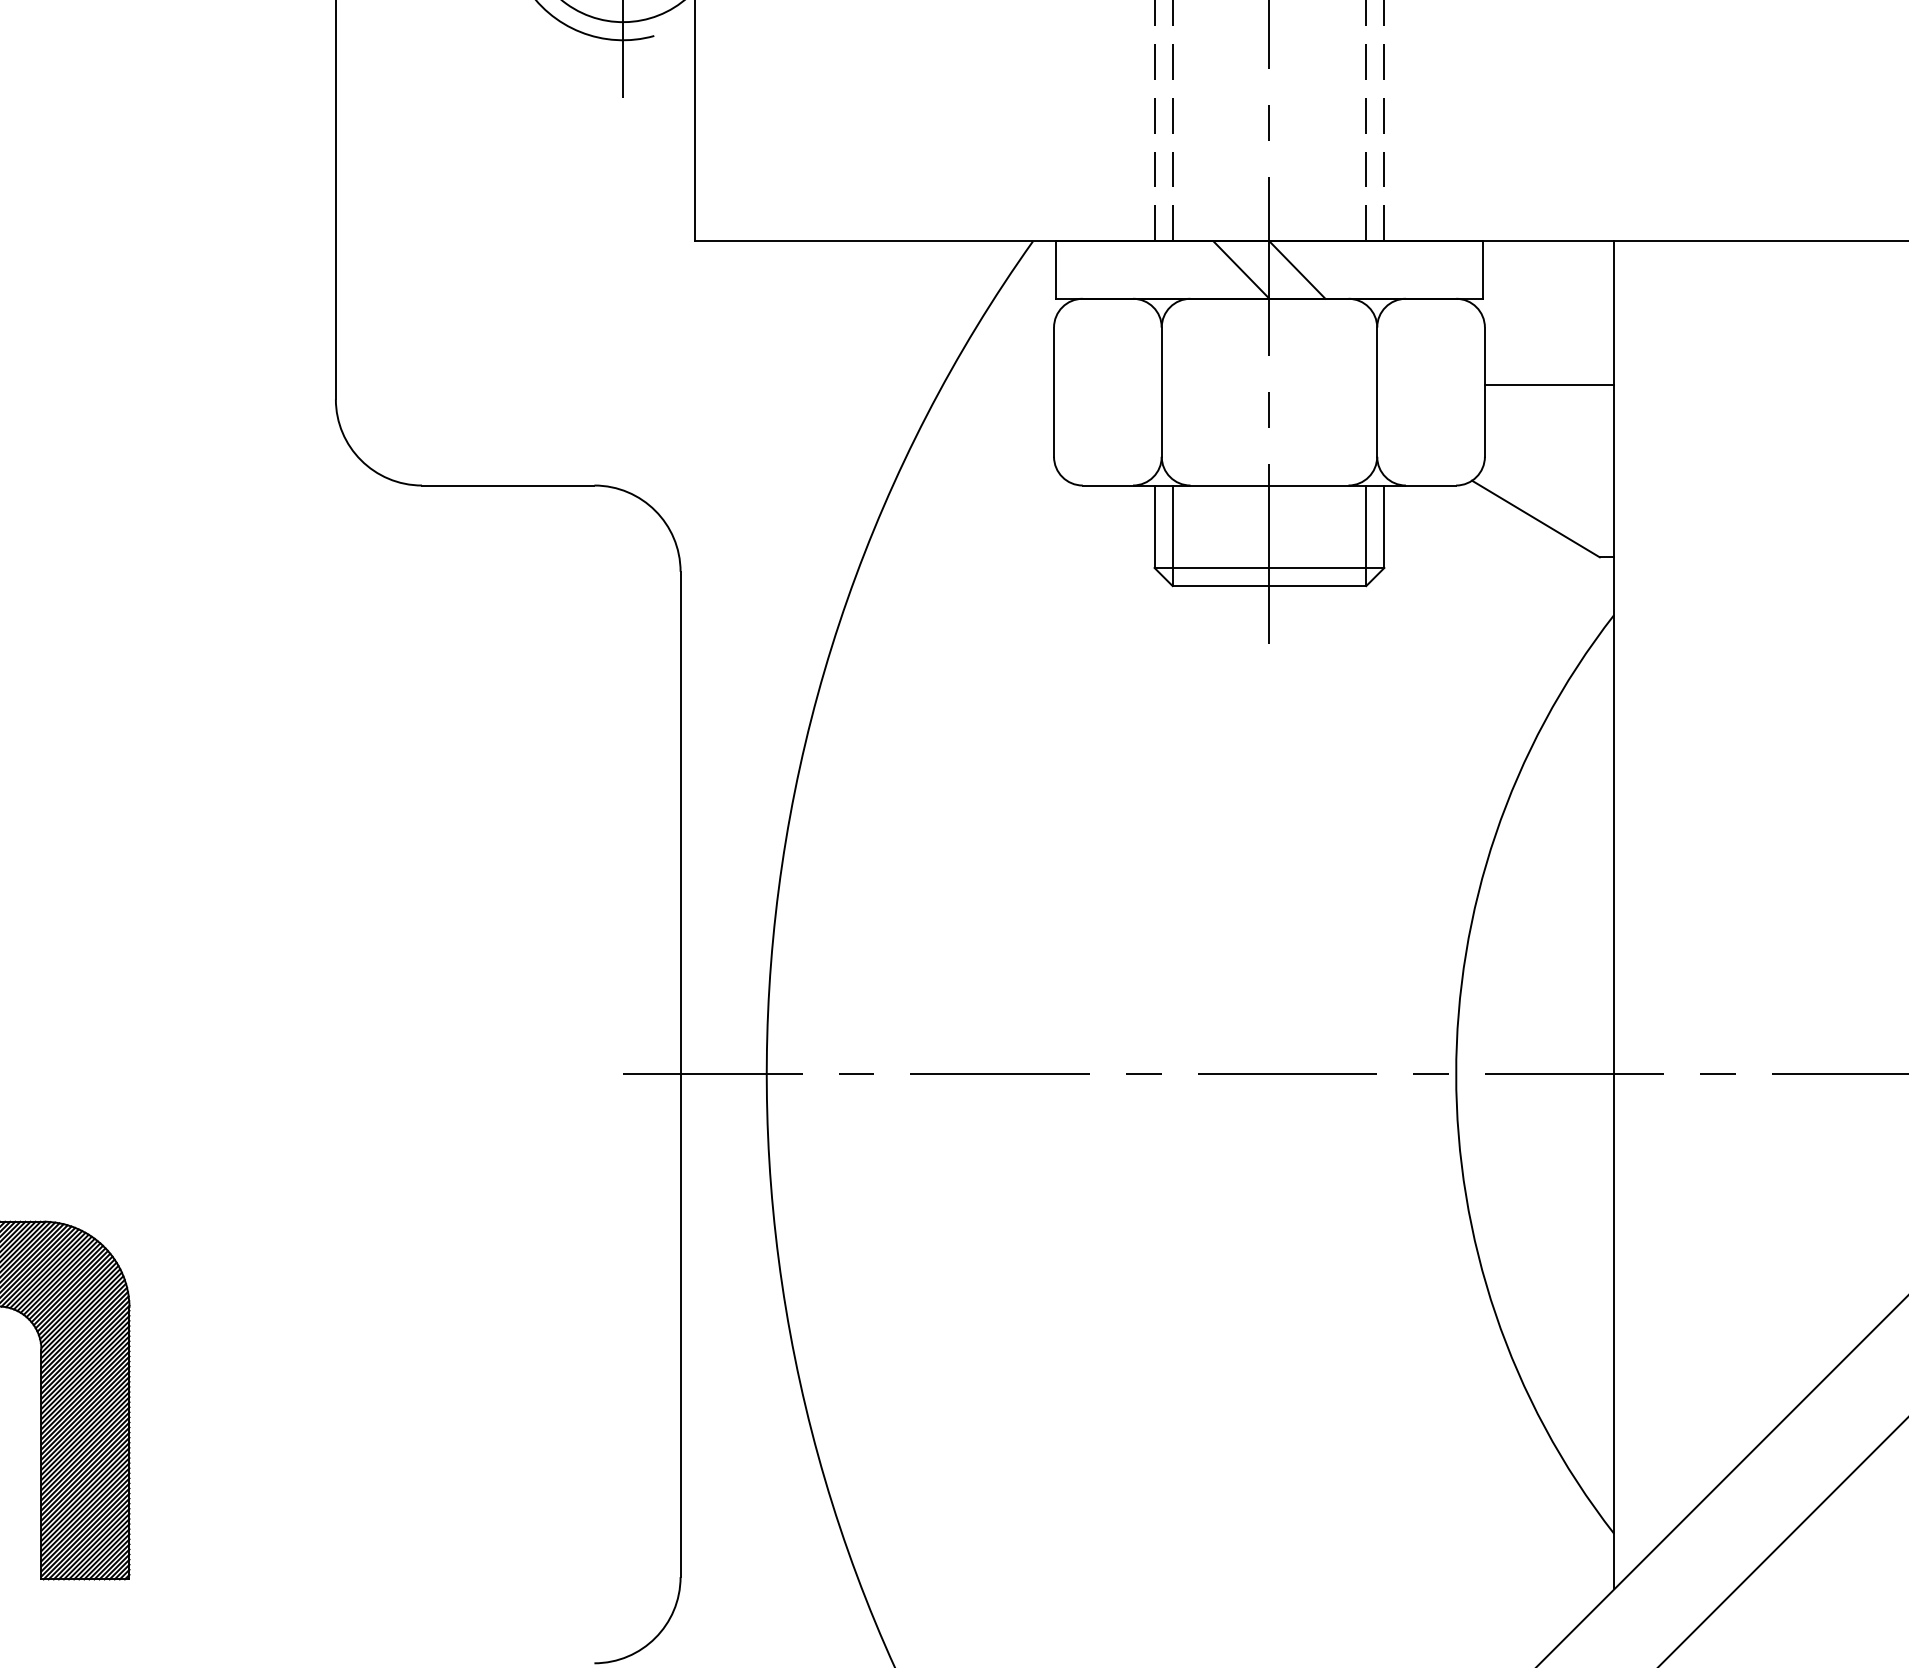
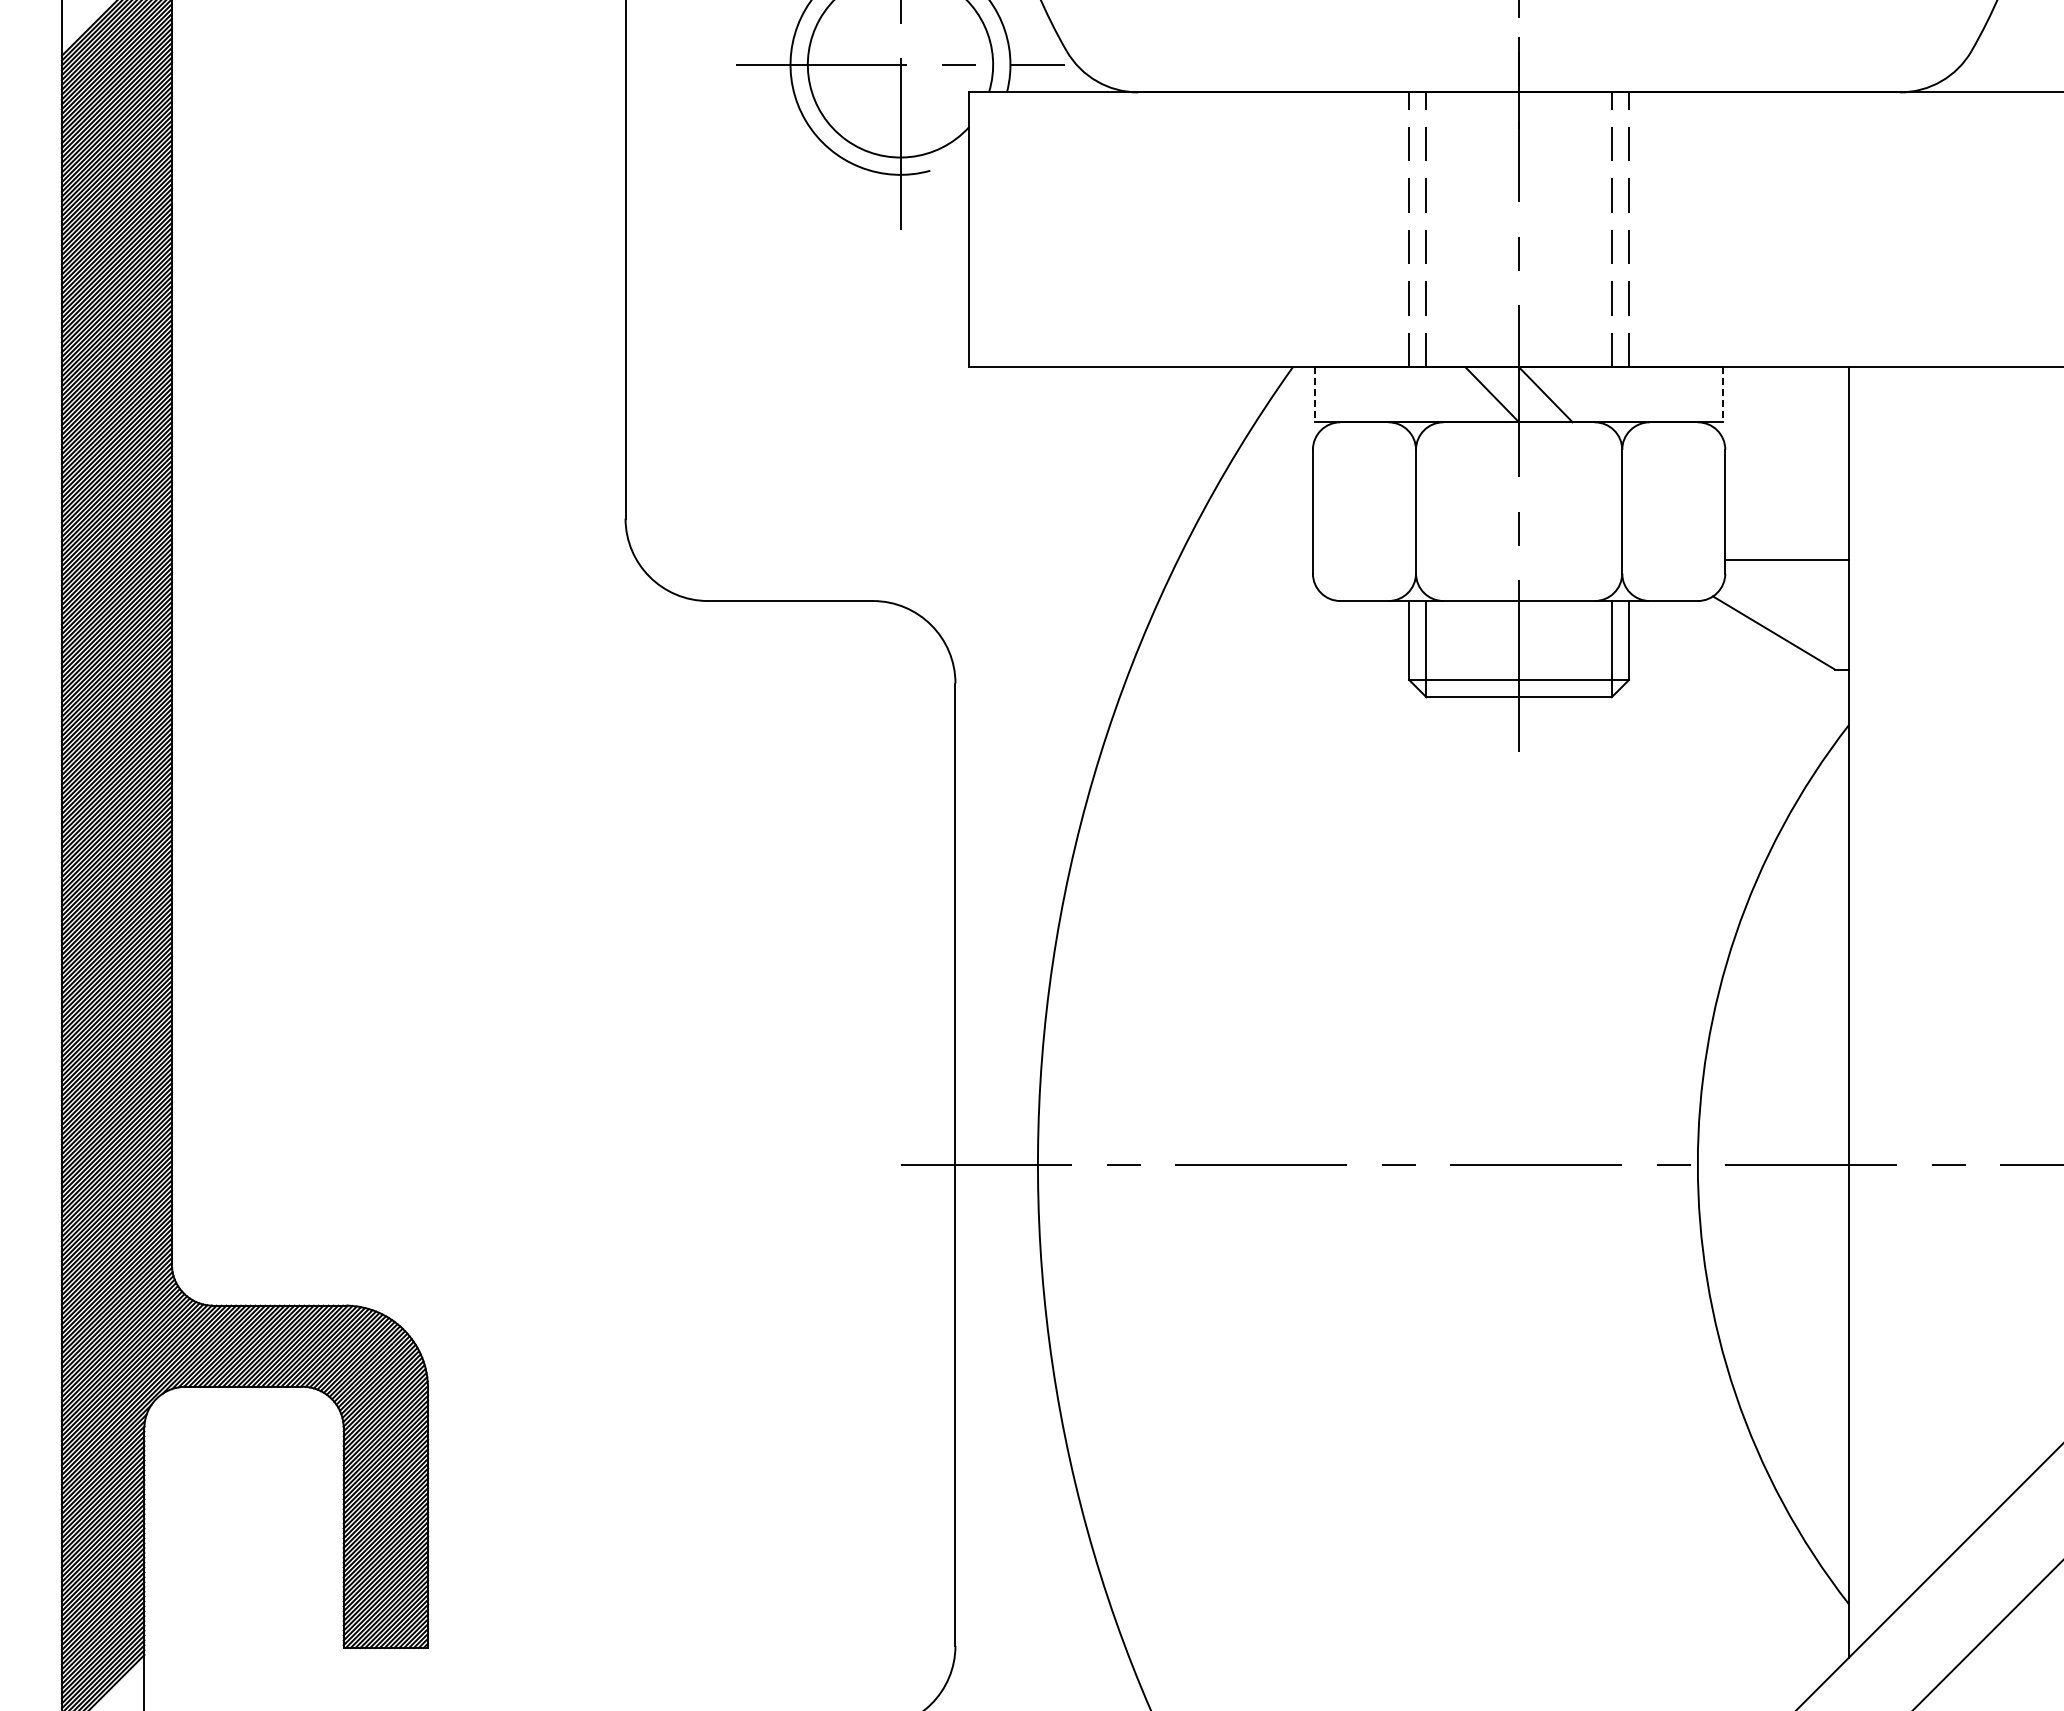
line: (1055, 270) -> (1314, 395), solid -> dashed
line: (1483, 270) -> (1723, 395), solid -> dashed
line: (1549, 384) -> (1787, 559), moved

